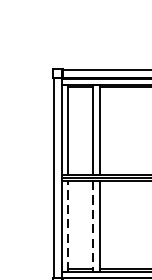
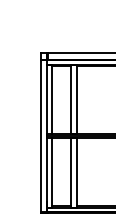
line: (67, 225) -> (51, 172), dashed -> solid
line: (93, 225) -> (71, 172), dashed -> solid

